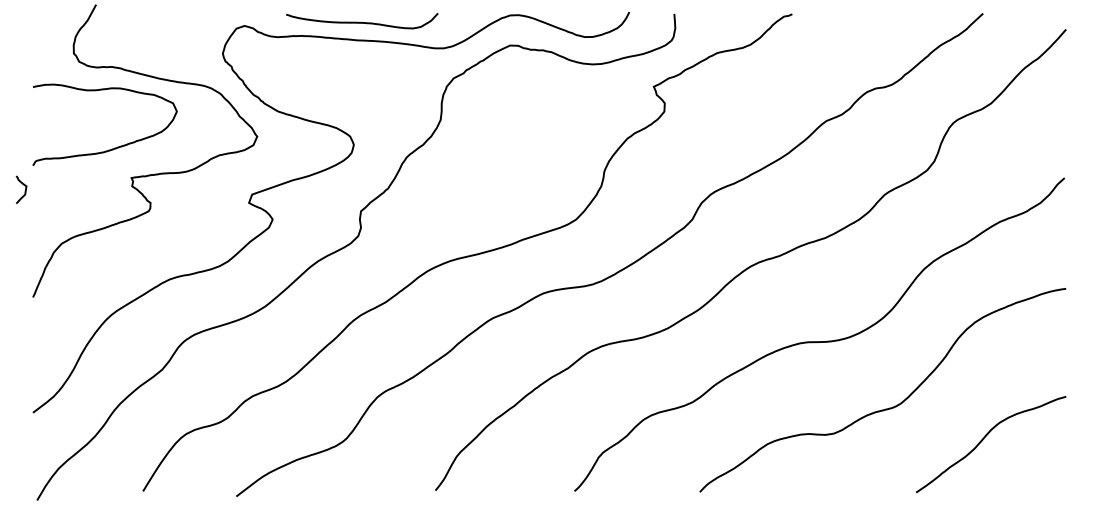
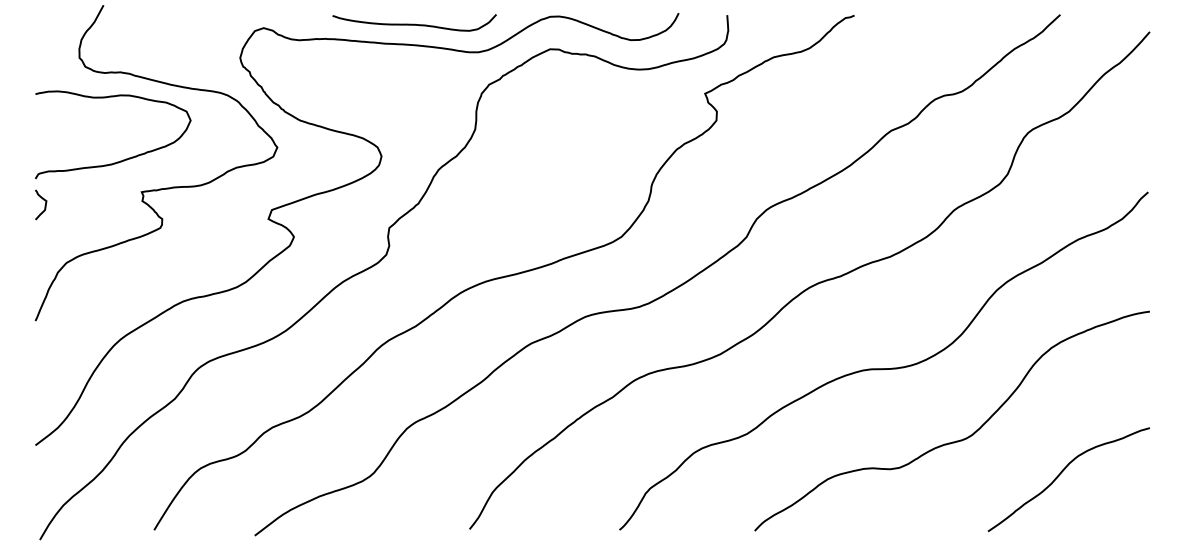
curve: (362, 21) -> (414, 23), moved
curve: (24, 190) -> (44, 205), moved

